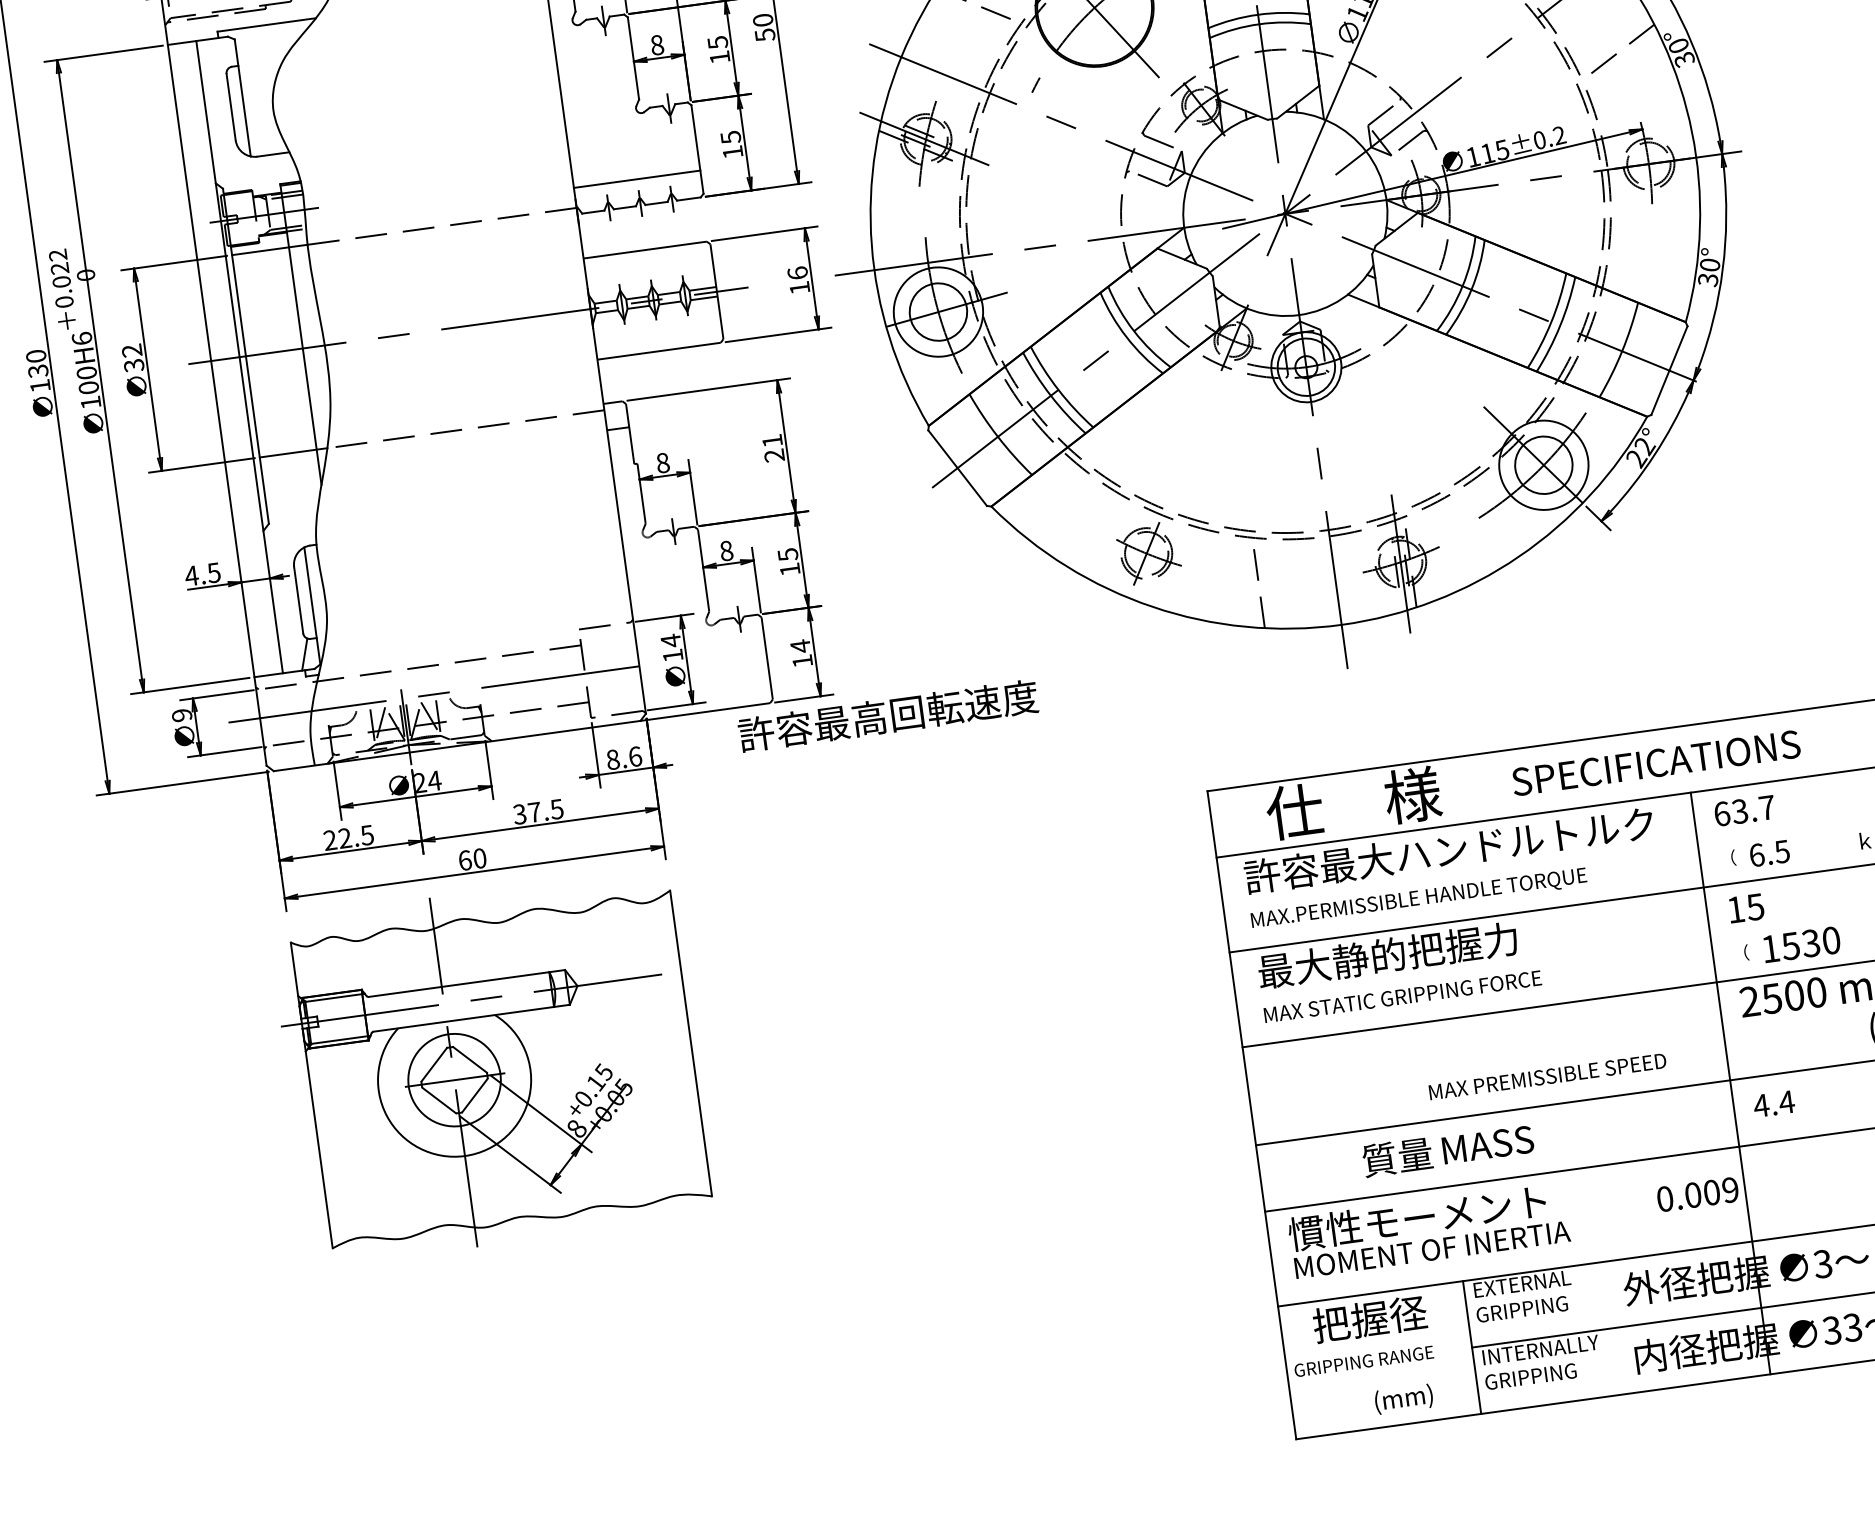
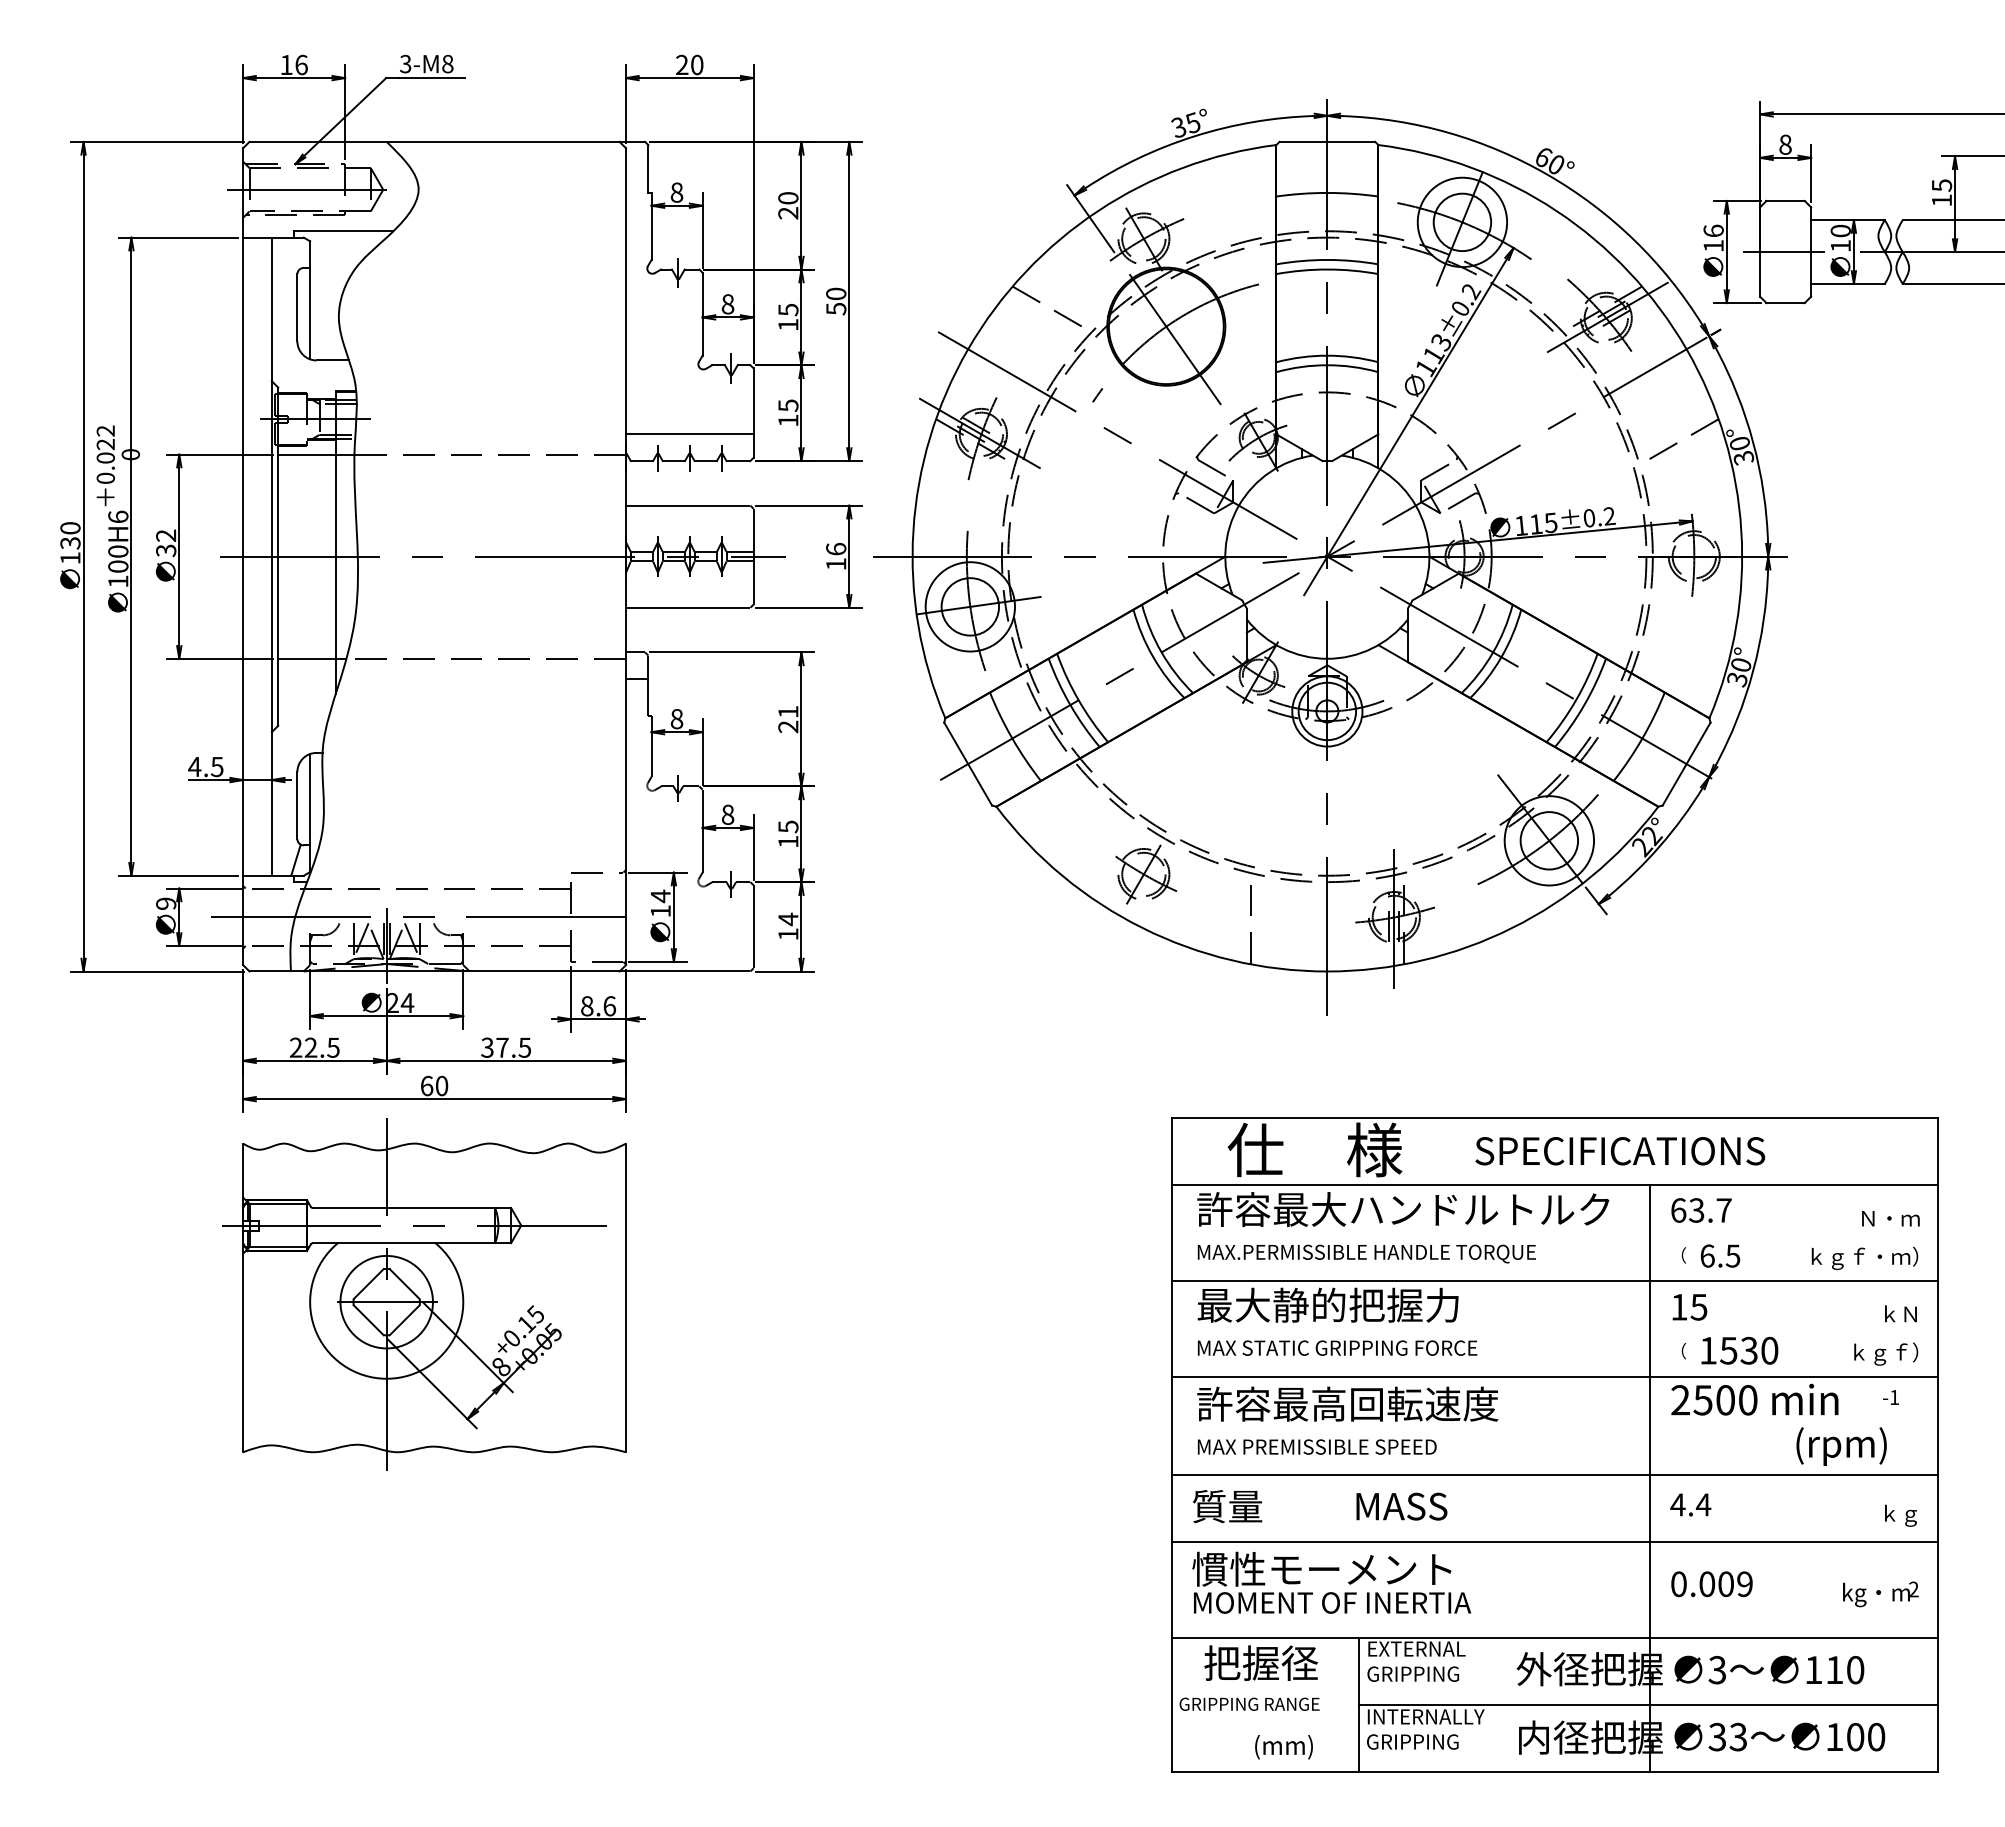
text: (887, 715) -> (1347, 1403), moved
text: (1547, 1076) -> (1317, 1446), moved
text: (1397, 1157) -> (1227, 1506), moved
text: (1697, 1194) -> (1711, 1584), moved

